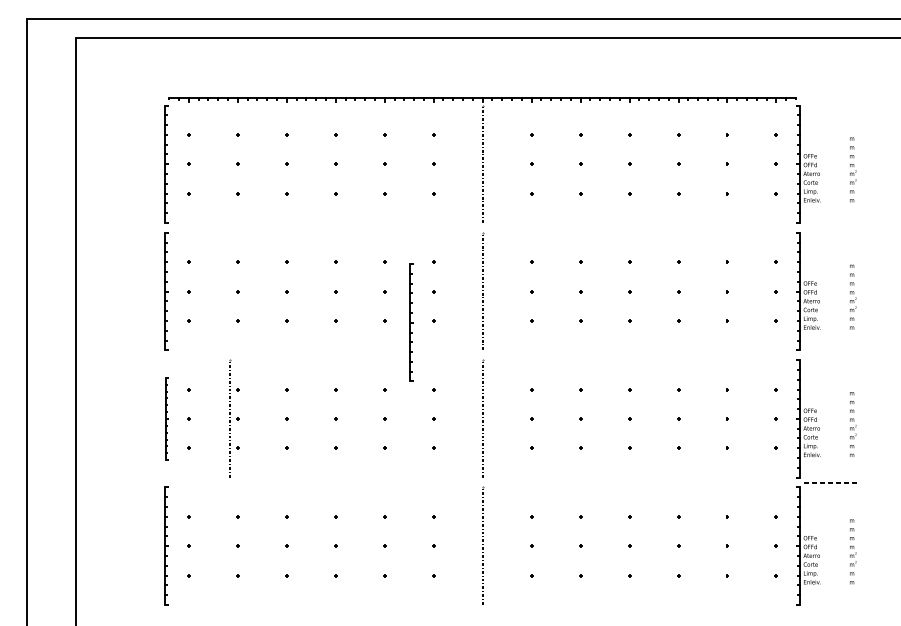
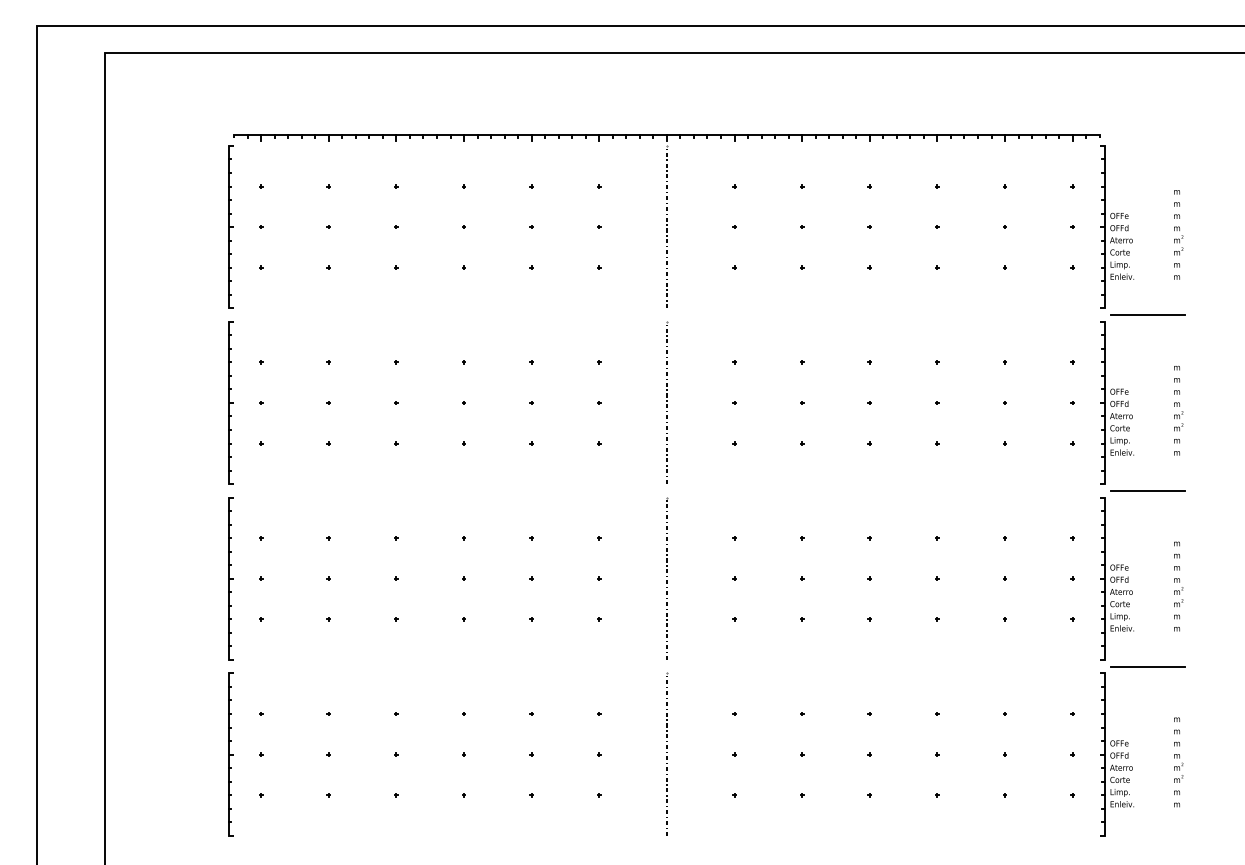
line: (830, 228) -> (1147, 315), added
part: (411, 322) -> (568, 445), removed
line: (830, 354) -> (1147, 490), added
line: (230, 417) -> (318, 576), removed
part: (166, 418) -> (230, 578), size x1.43
line: (831, 482) -> (1148, 666), dashed -> solid

